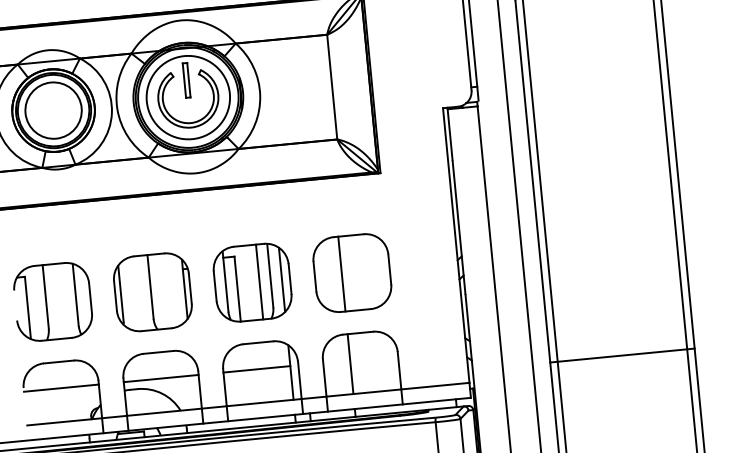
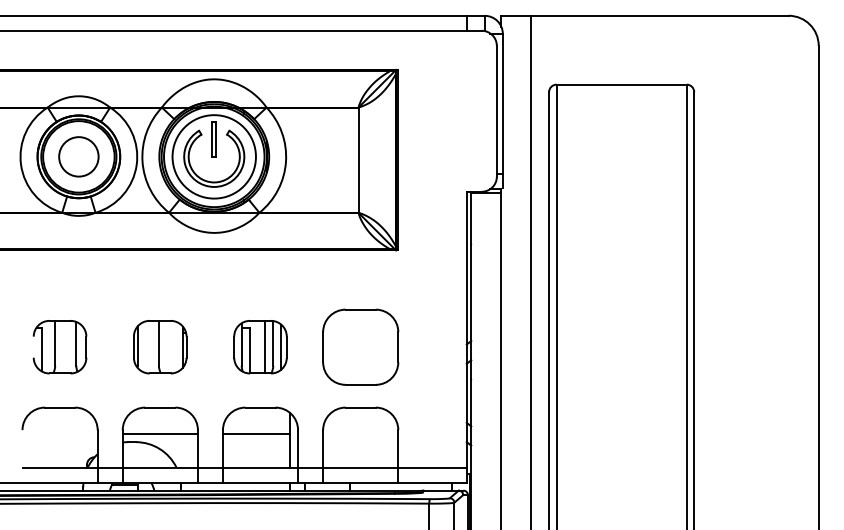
circle: (53, 110) -> (78, 156), size x0.7
line: (342, 273) -> (350, 346), removed
part: (252, 281) -> (260, 346), size x0.7
part: (152, 291) -> (159, 346), size x0.7
part: (52, 301) -> (59, 346), size x0.7
line: (622, 355) -> (621, 455), removed
line: (350, 363) -> (350, 437), removed
line: (60, 387) -> (59, 433), removed

